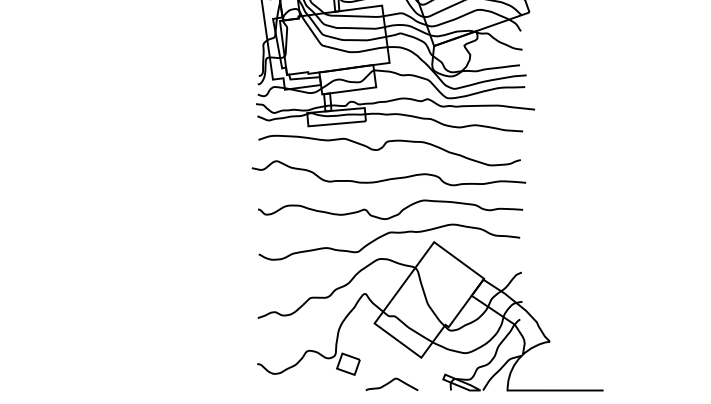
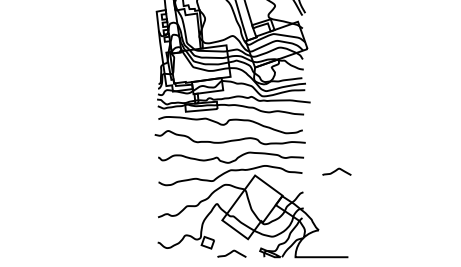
curve: (581, 234) -> (336, 171), added

